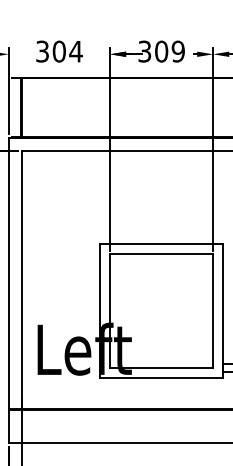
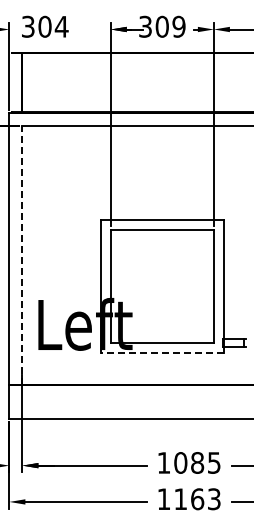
text: (59, 51) -> (45, 26), moved
line: (21, 280) -> (22, 255), solid -> dashed
line: (161, 378) -> (162, 353), solid -> dashed

